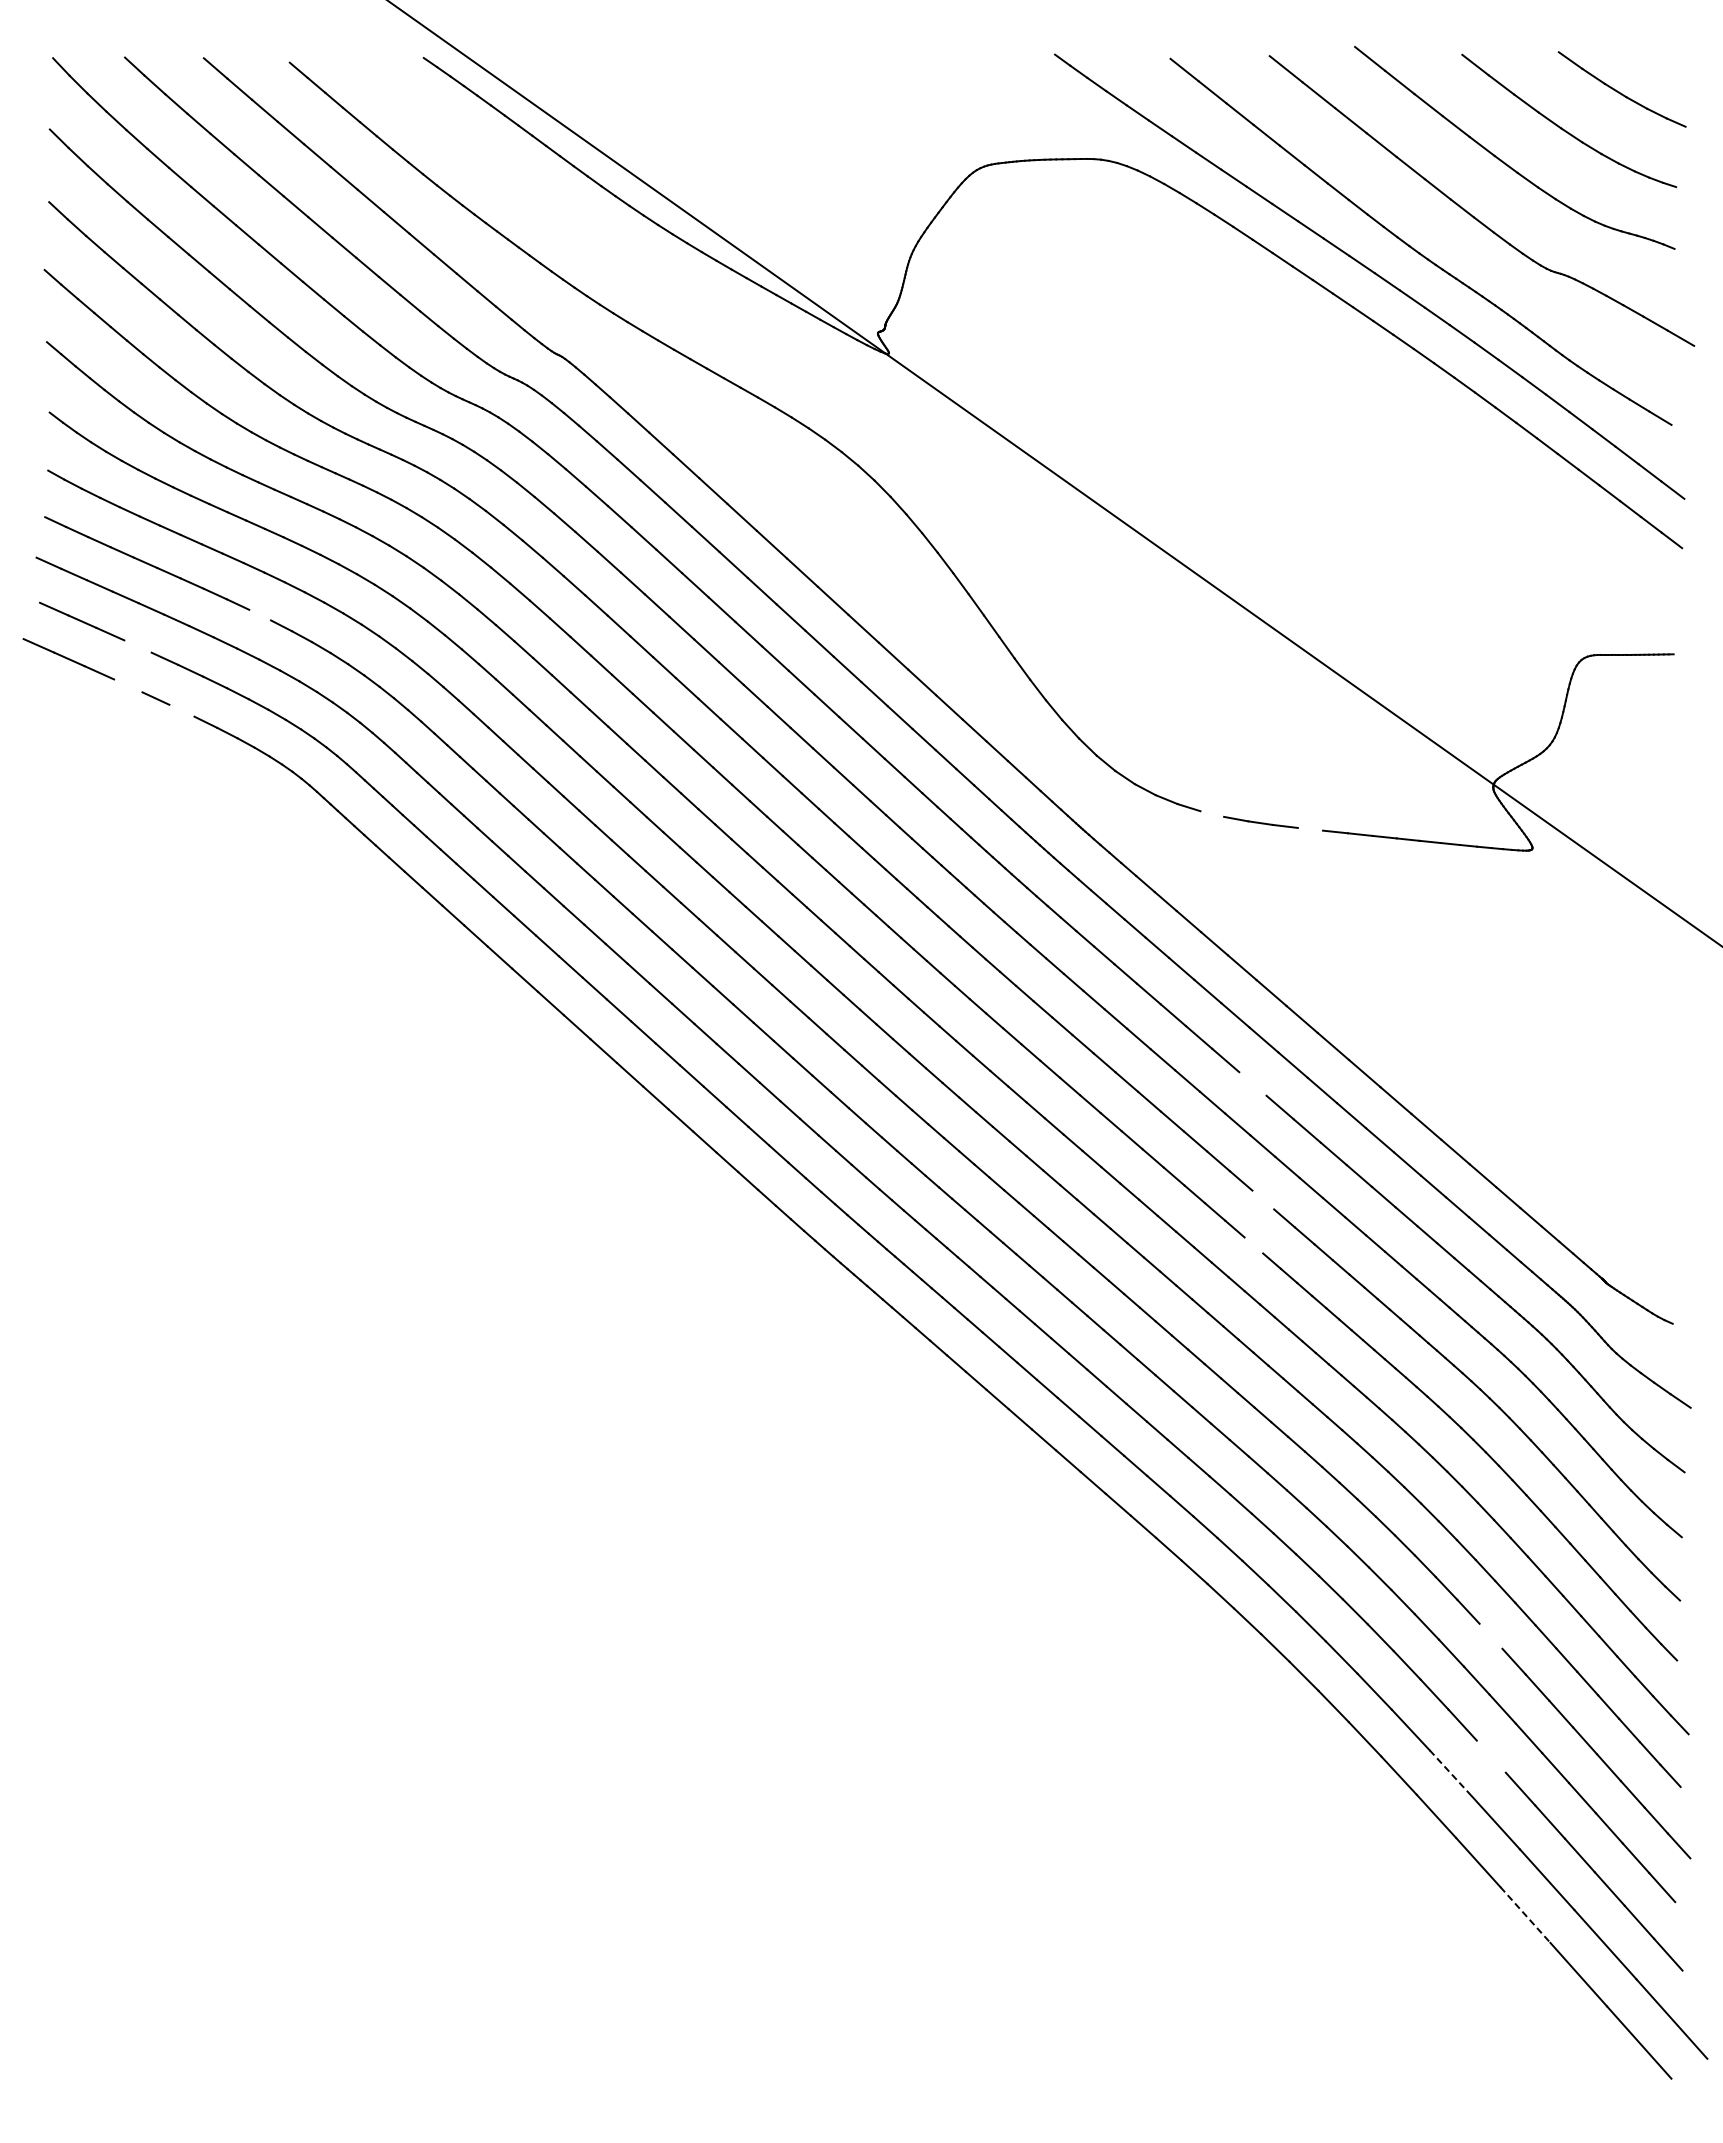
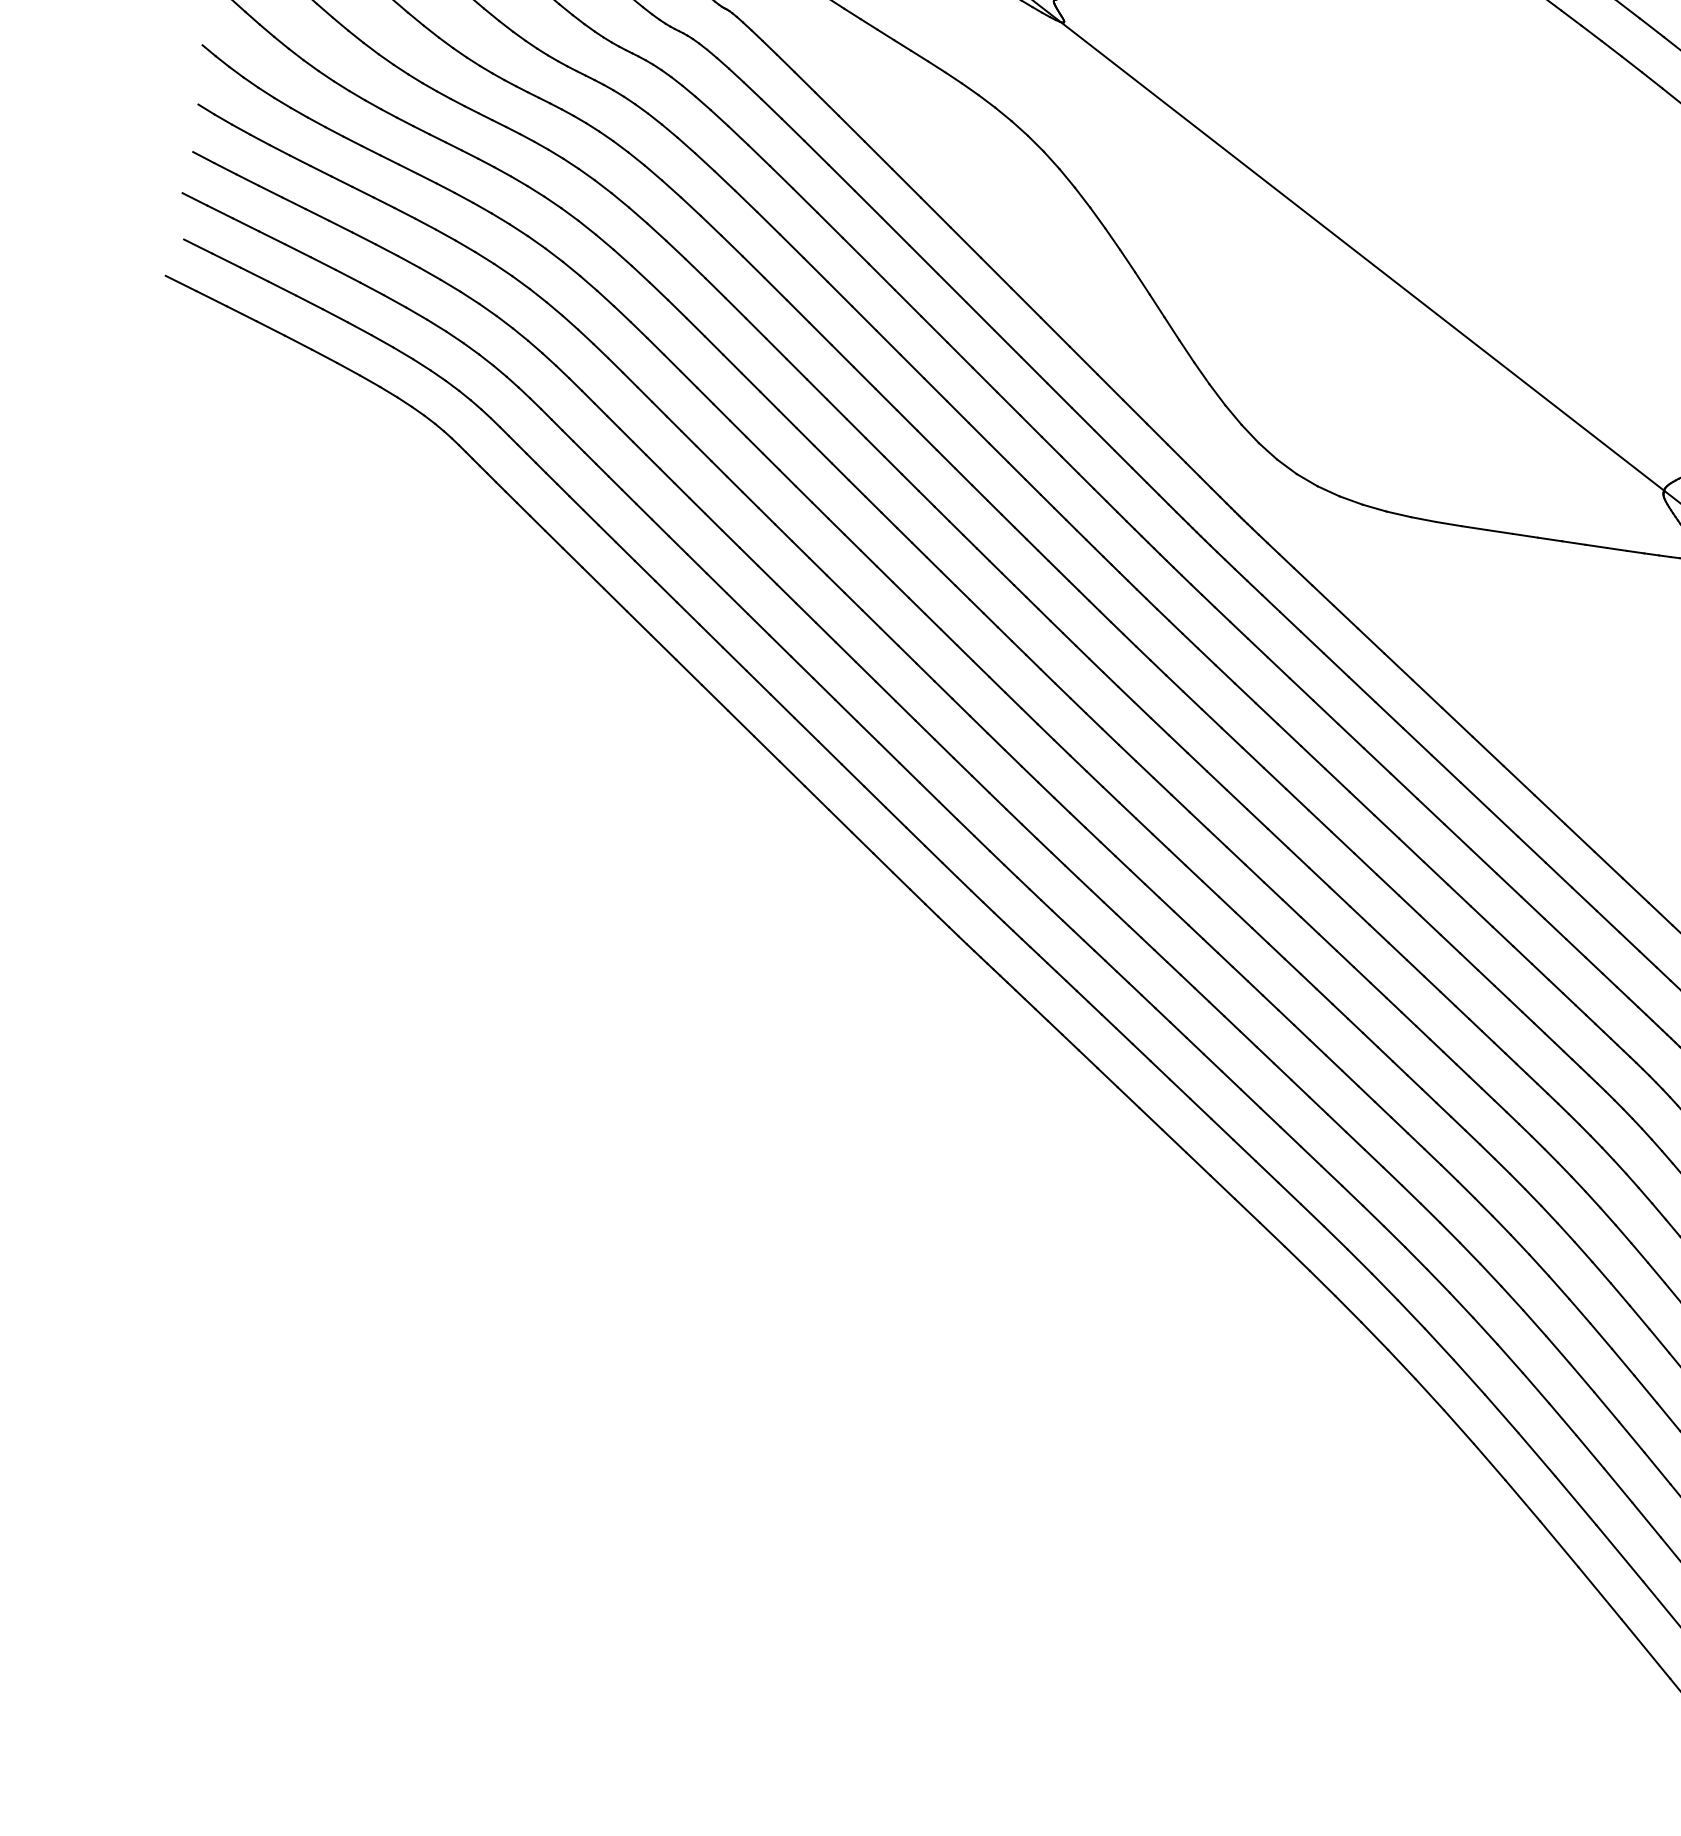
line: (260, 614) -> (409, 261), added
line: (137, 646) -> (281, 288), added
line: (128, 685) -> (270, 328), added
line: (181, 710) -> (324, 356), added
line: (1212, 813) -> (1374, 507), added
line: (1309, 828) -> (1473, 527), added
line: (1252, 1083) -> (1403, 785), added
line: (1263, 1199) -> (1409, 904), added
line: (1253, 1245) -> (1397, 951), added
line: (1490, 1635) -> (1622, 1361), added
line: (1490, 1756) -> (1617, 1485), added
line: (1451, 1773) -> (1576, 1500), dashed -> solid
line: (1525, 1915) -> (1646, 1649), dashed -> solid

